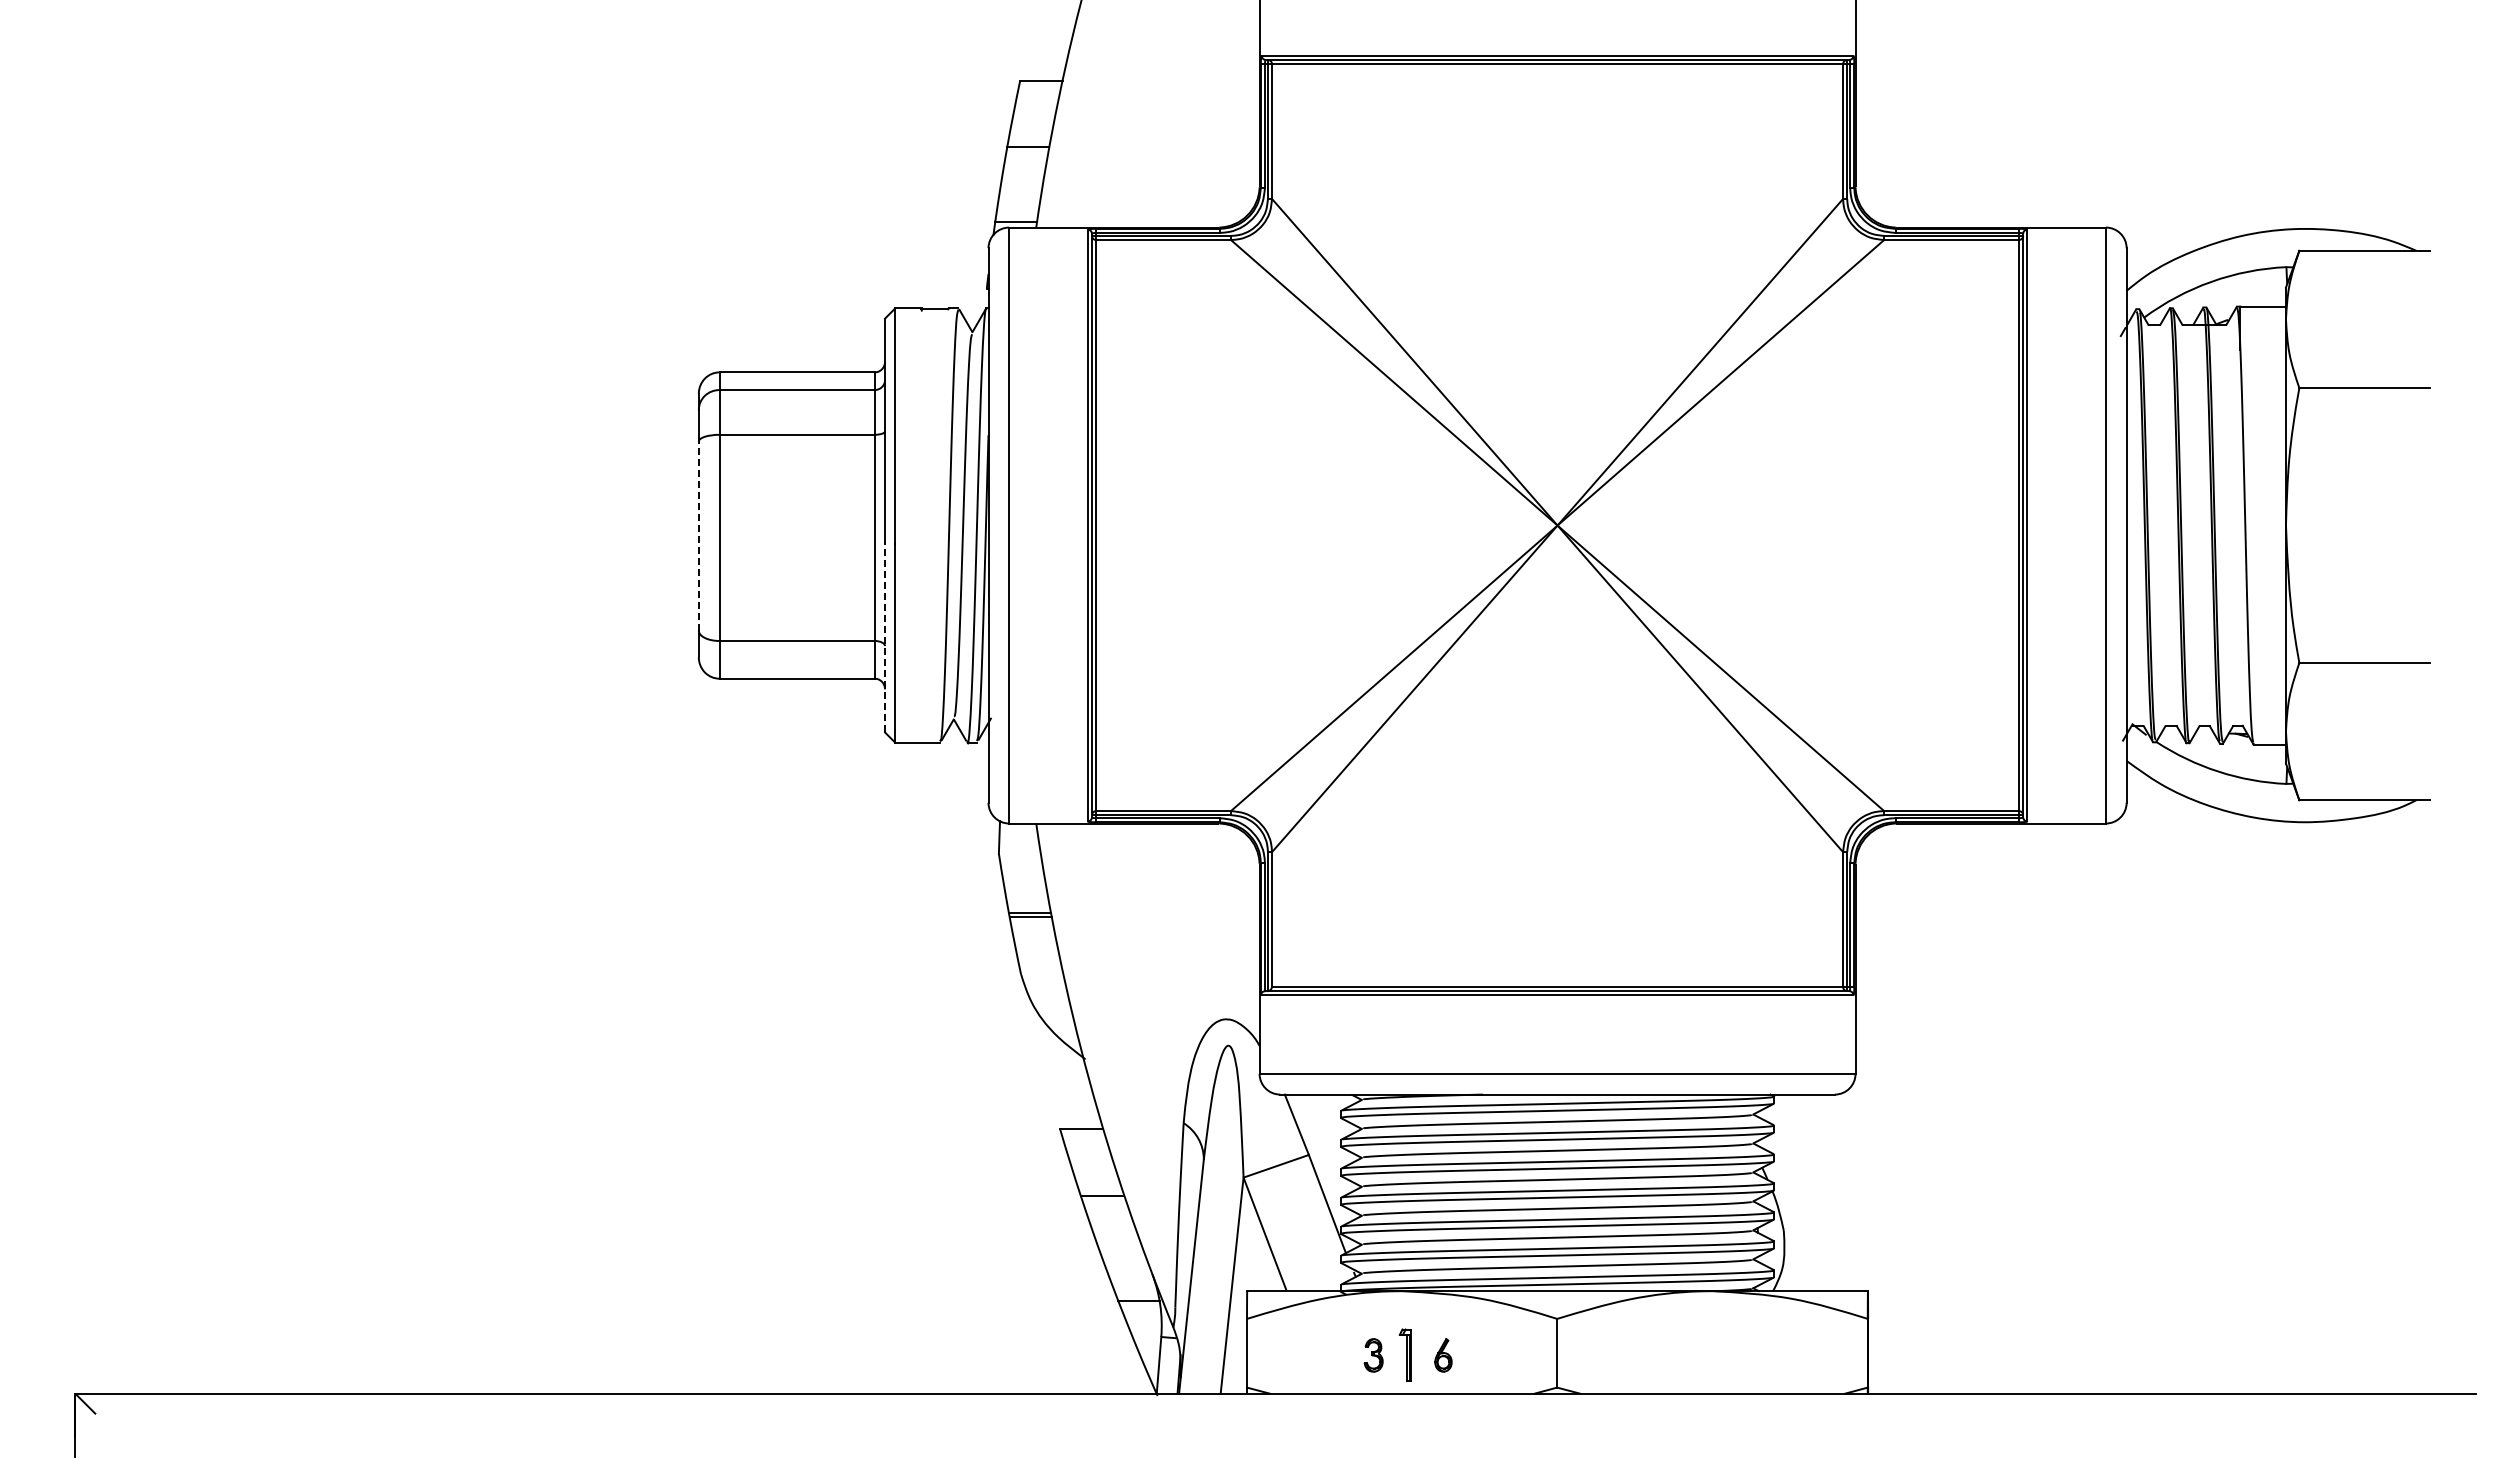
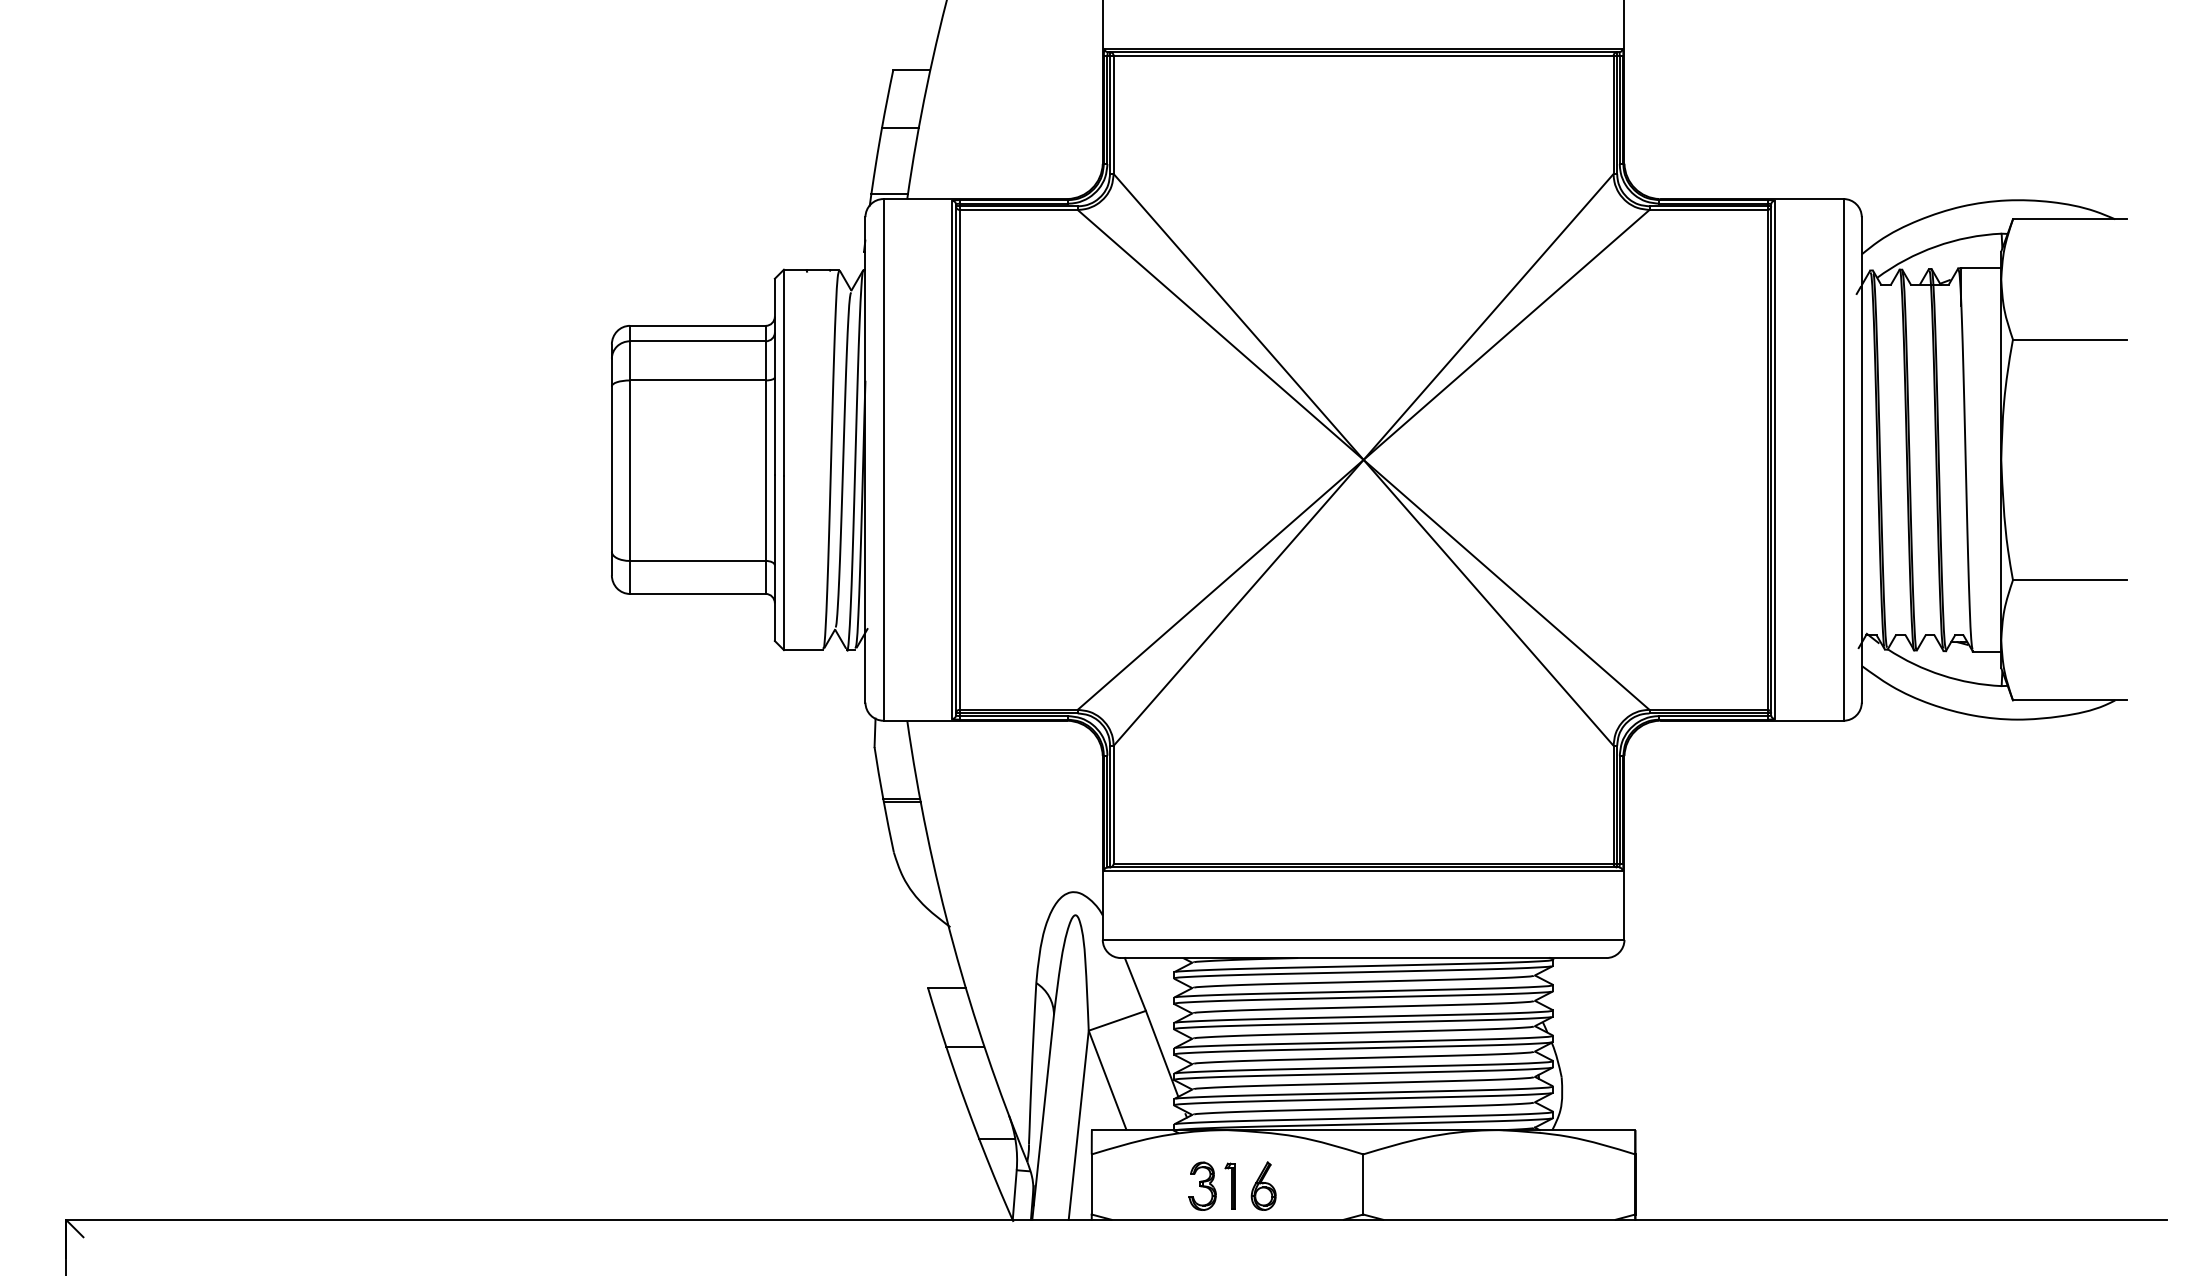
line: (698, 536) -> (611, 469), dashed -> solid
line: (885, 637) -> (775, 557), dashed -> solid
part: (1373, 1355) -> (1202, 1186), size x1.67
part: (1443, 1355) -> (1263, 1186), size x1.67

